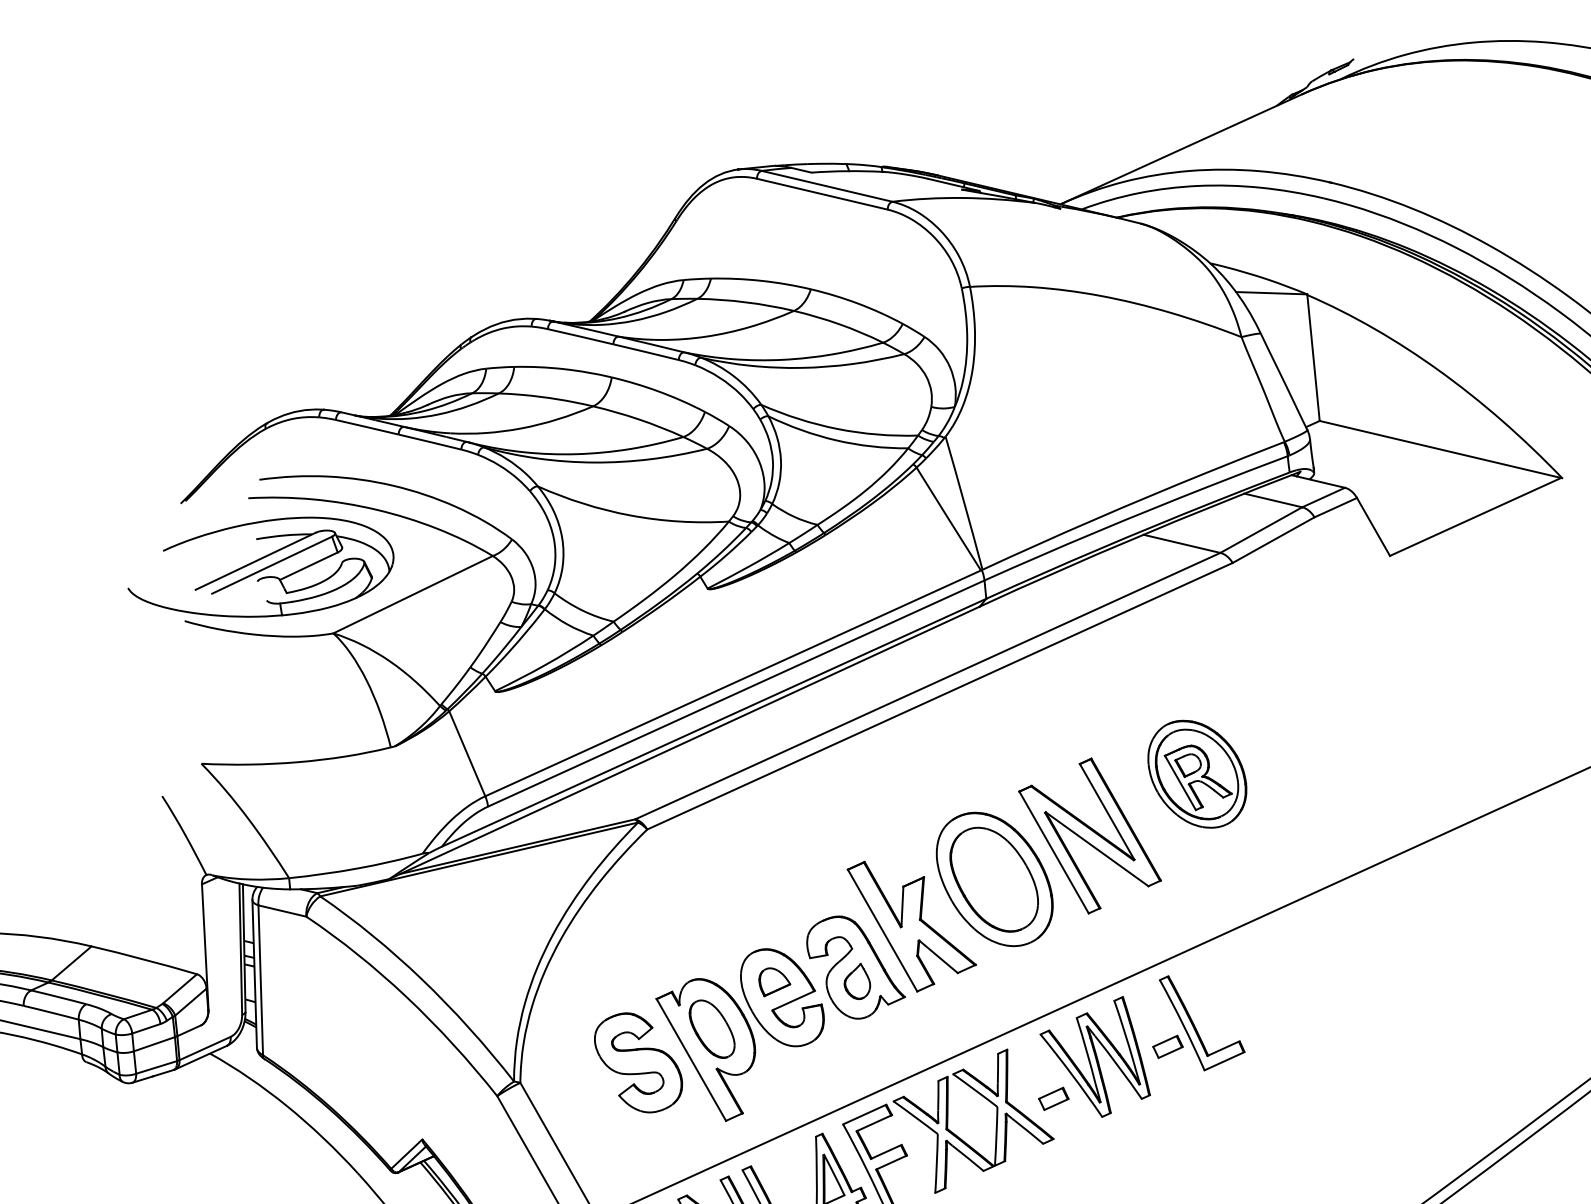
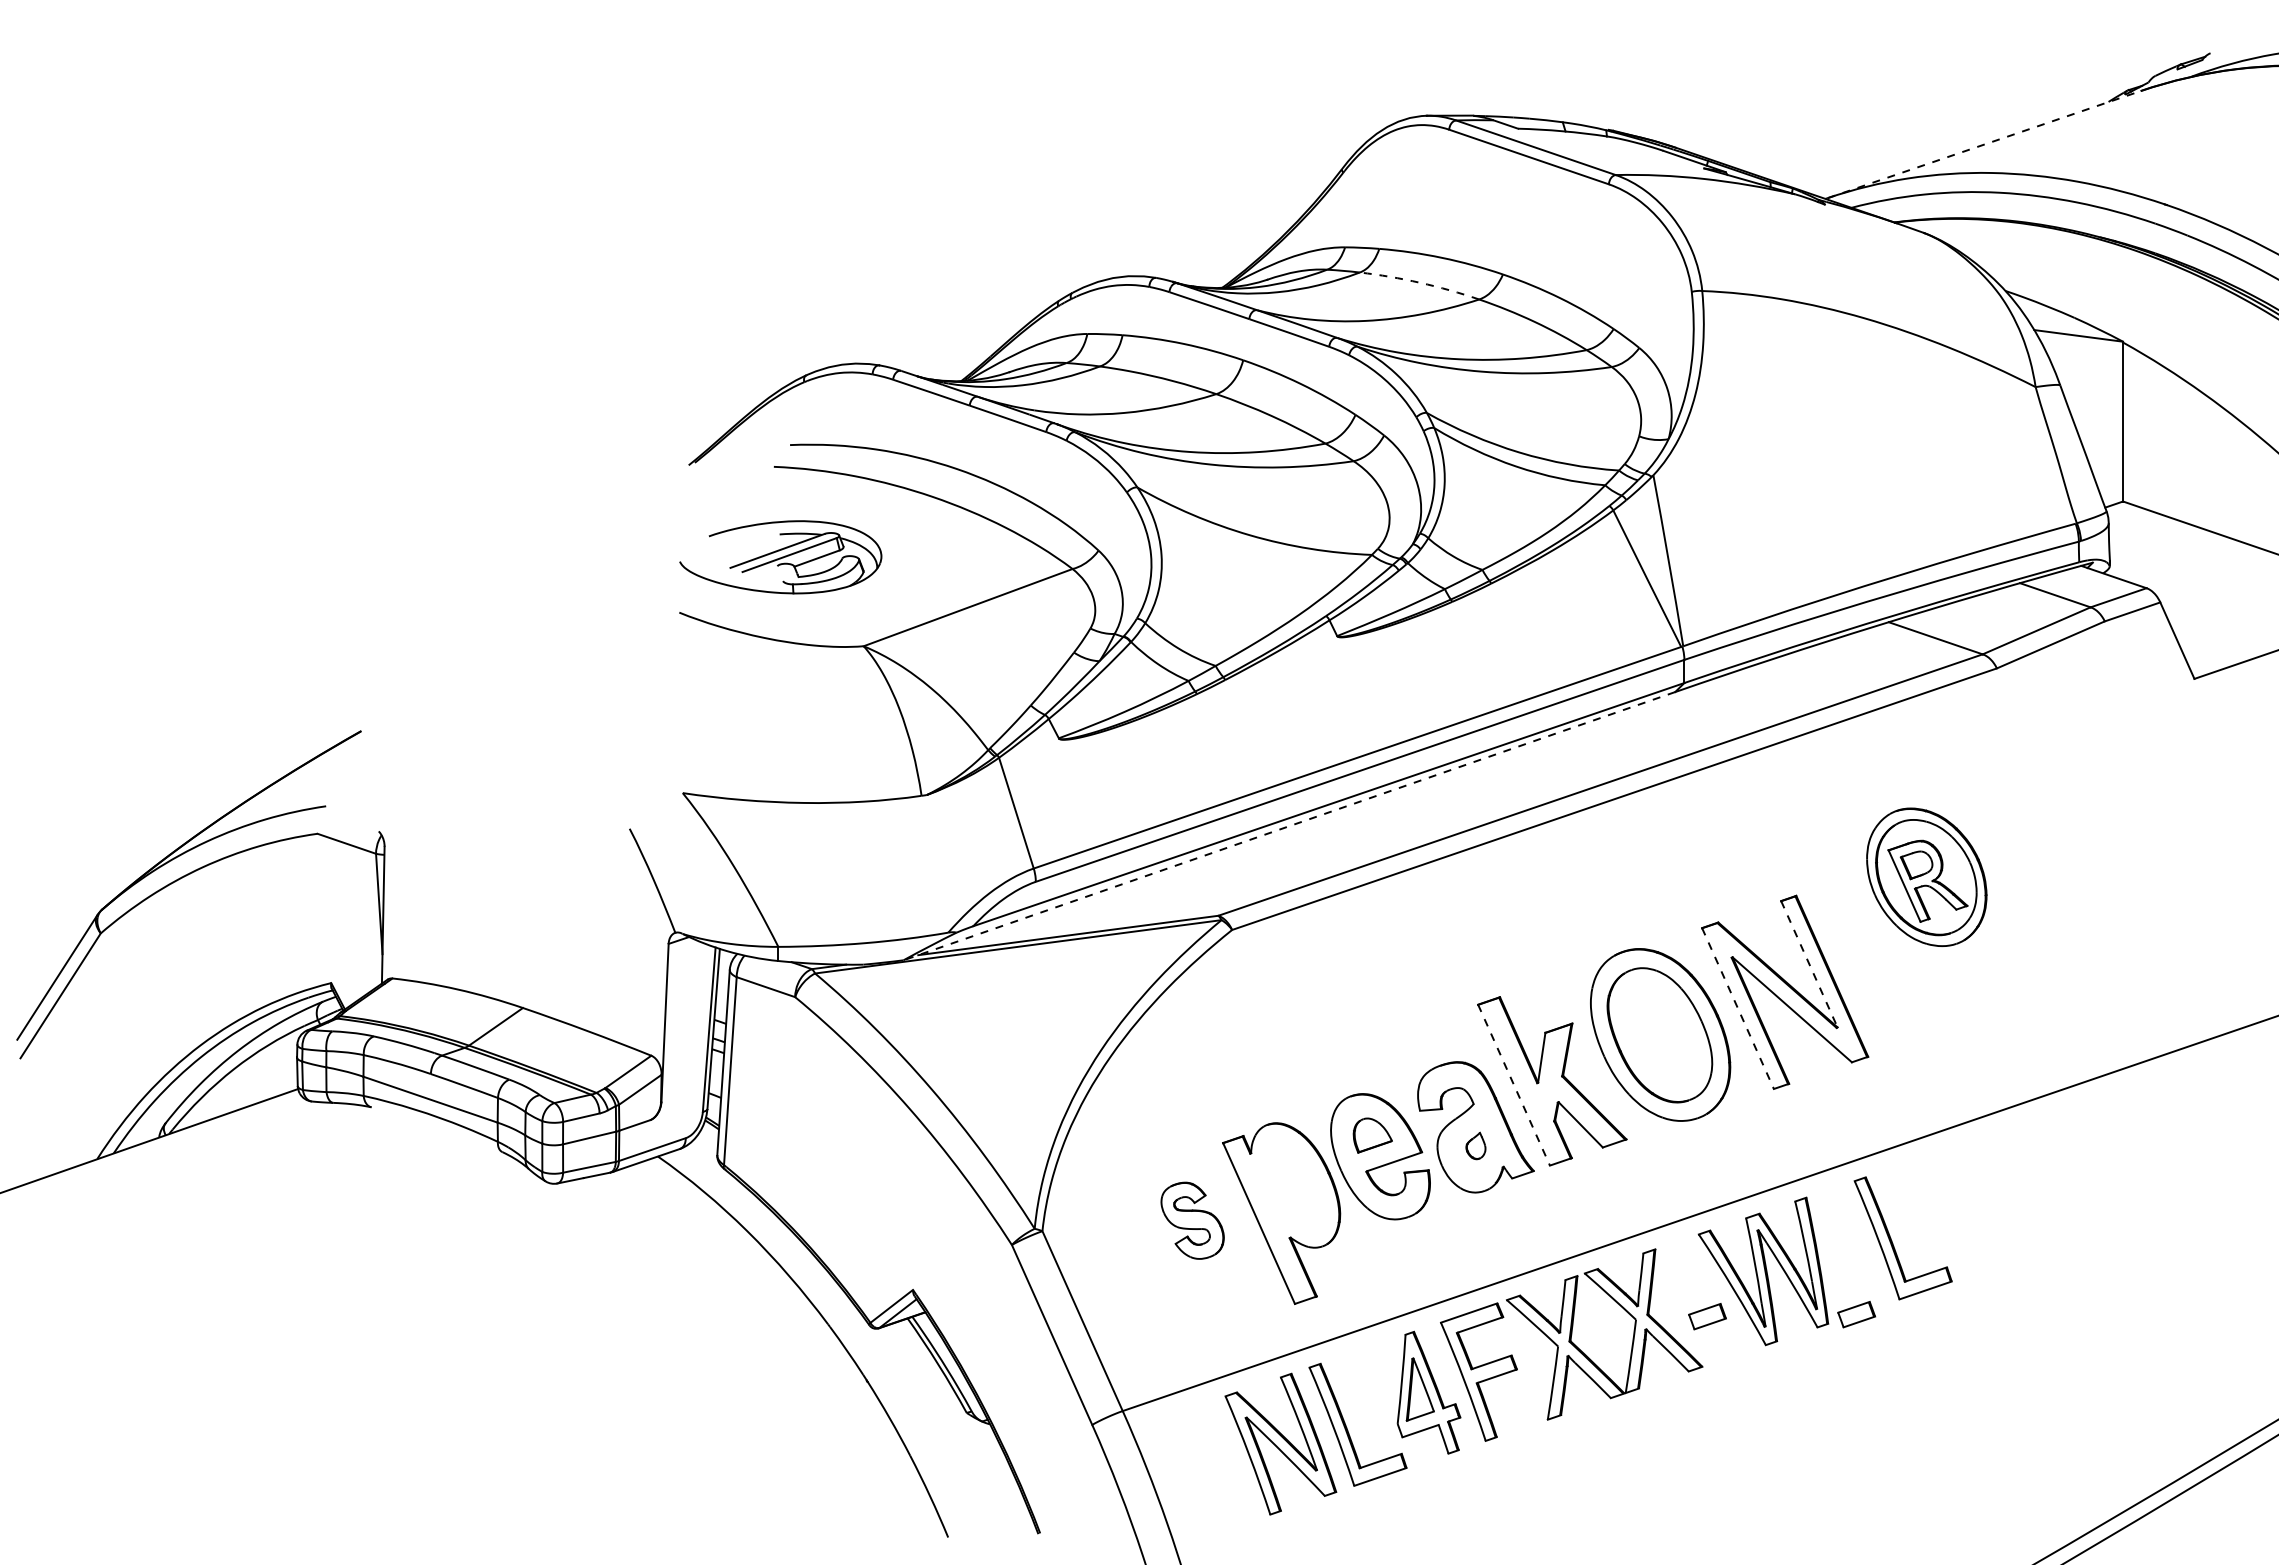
line: (1182, 148) -> (1984, 144), solid -> dashed
arc: (746, 302) -> (1420, 282), solid -> dashed
part: (260, 569) -> (780, 557), size x0.6
line: (683, 743) -> (1288, 826), solid -> dashed
part: (1197, 773) -> (1926, 876), moved
line: (1107, 812) -> (1809, 964), solid -> dashed
line: (1054, 852) -> (1738, 1008), solid -> dashed
line: (882, 930) -> (1514, 1085), solid -> dashed
part: (856, 981) -> (1475, 1145), size x0.6
part: (711, 1029) -> (1288, 1187), removed
part: (1167, 1046) -> (1856, 1314), moved
part: (638, 1062) -> (1192, 1220), size x0.6

